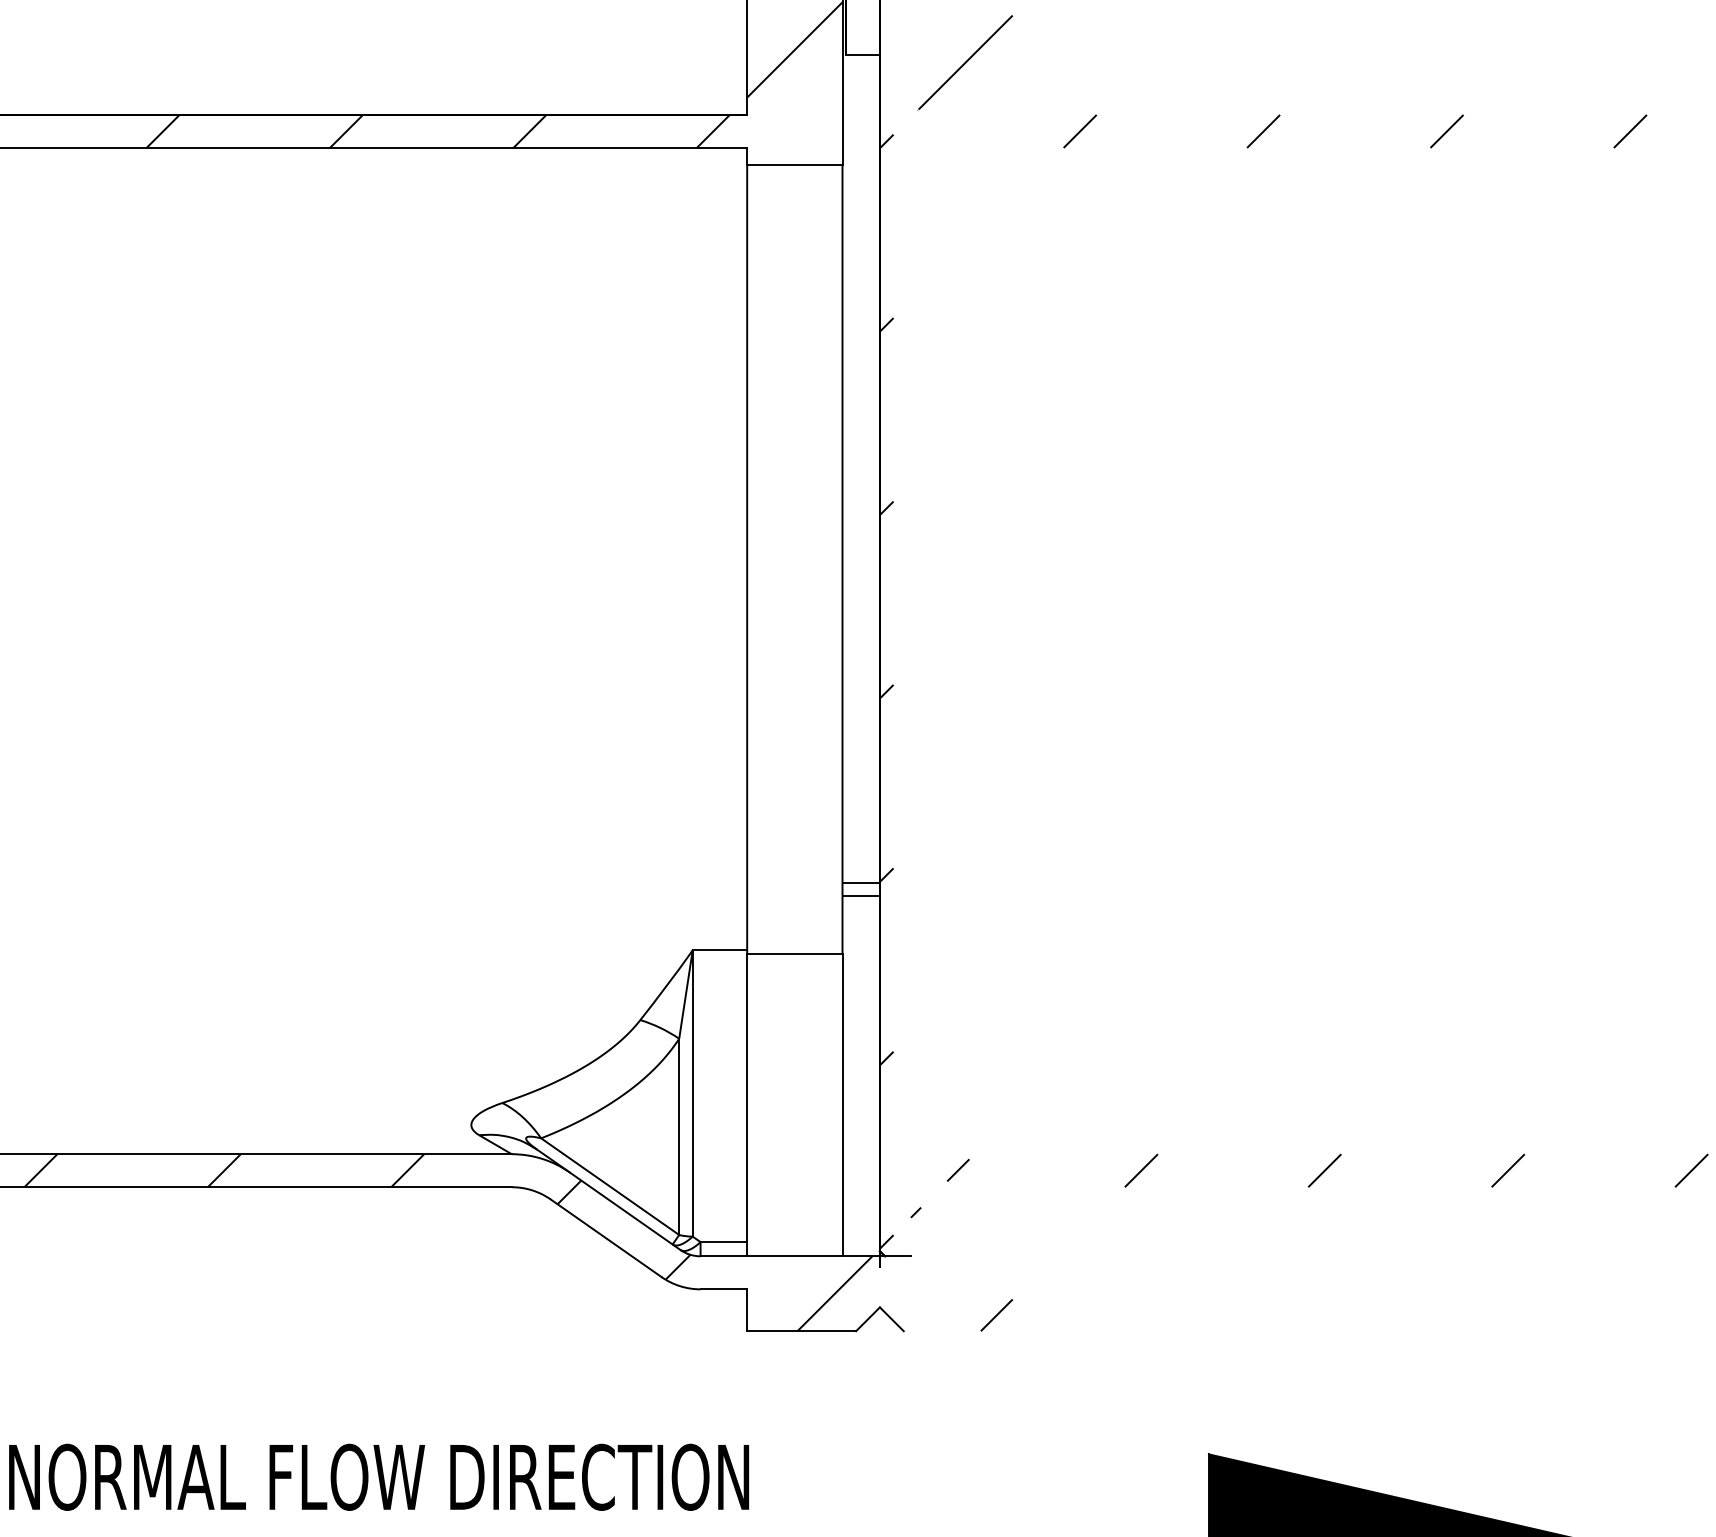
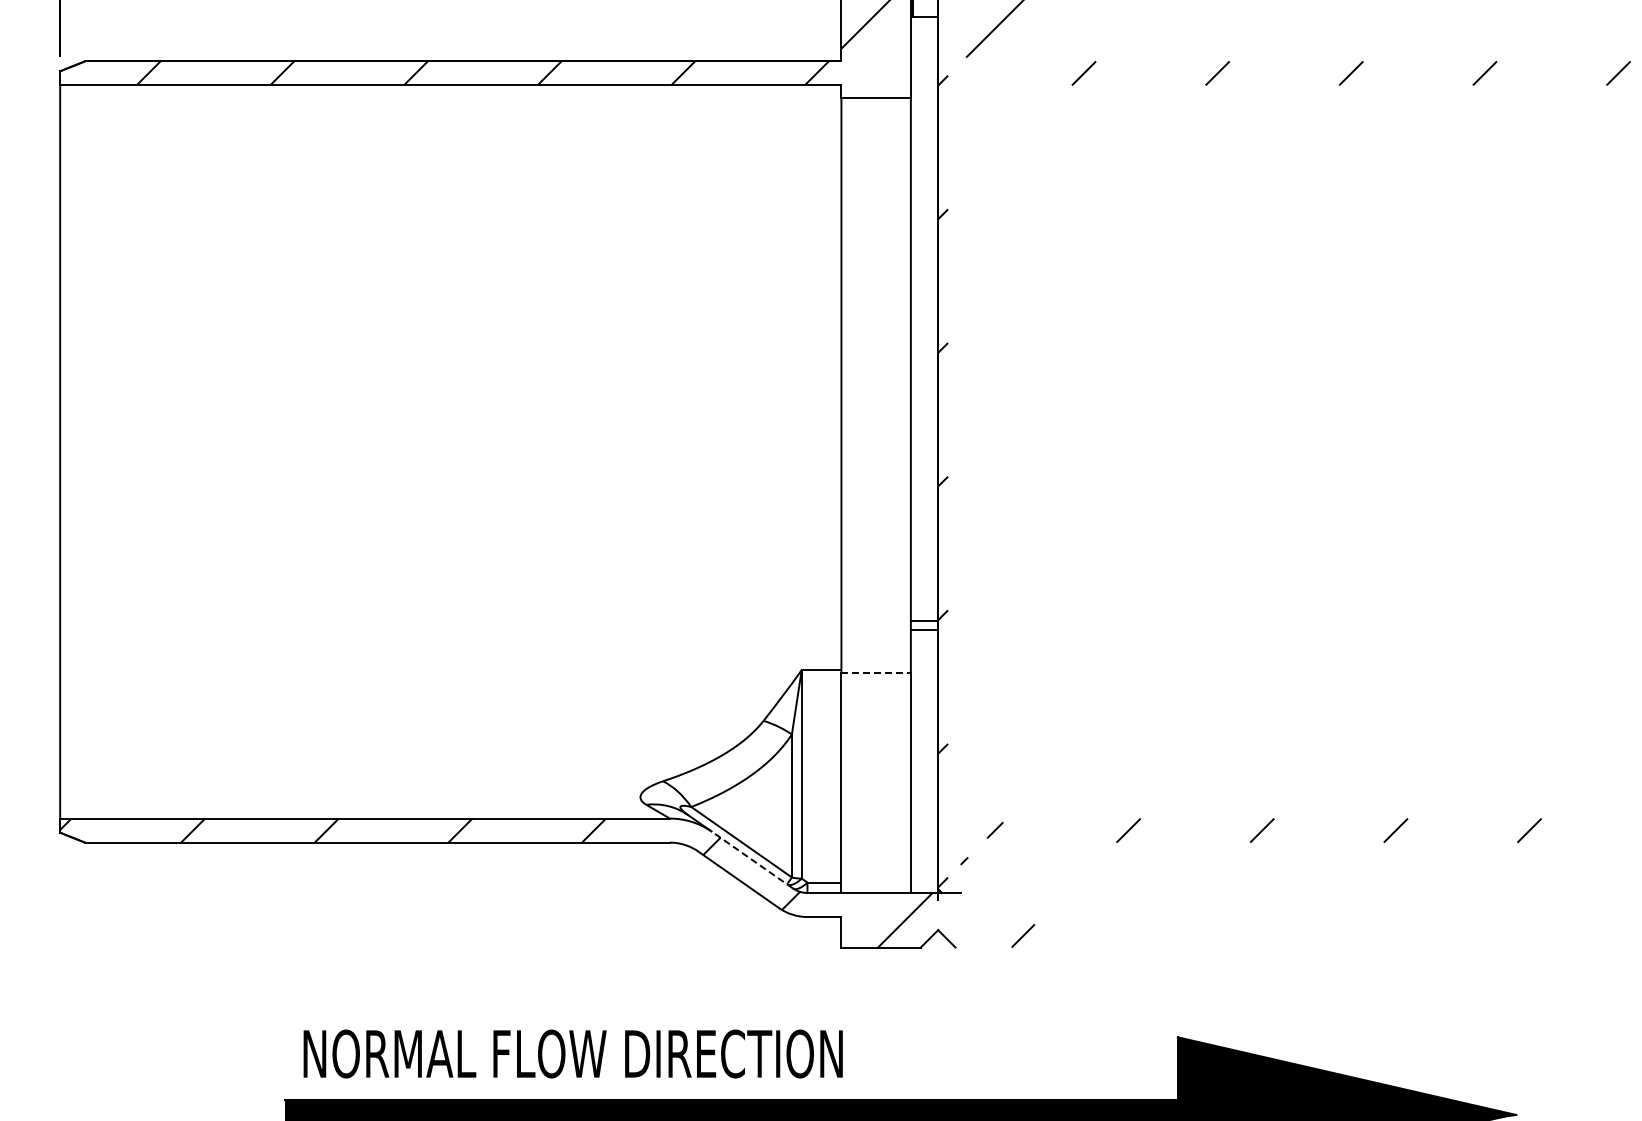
line: (795, 953) -> (876, 672), solid -> dashed
line: (625, 1210) -> (752, 859), solid -> dashed

